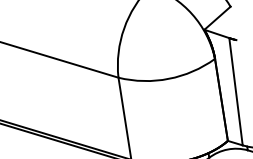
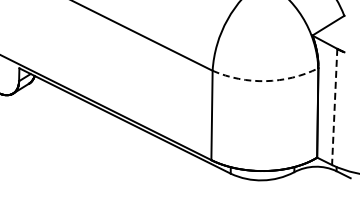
arc: (168, 79) -> (265, 81), solid -> dashed
line: (235, 92) -> (334, 107), solid -> dashed

